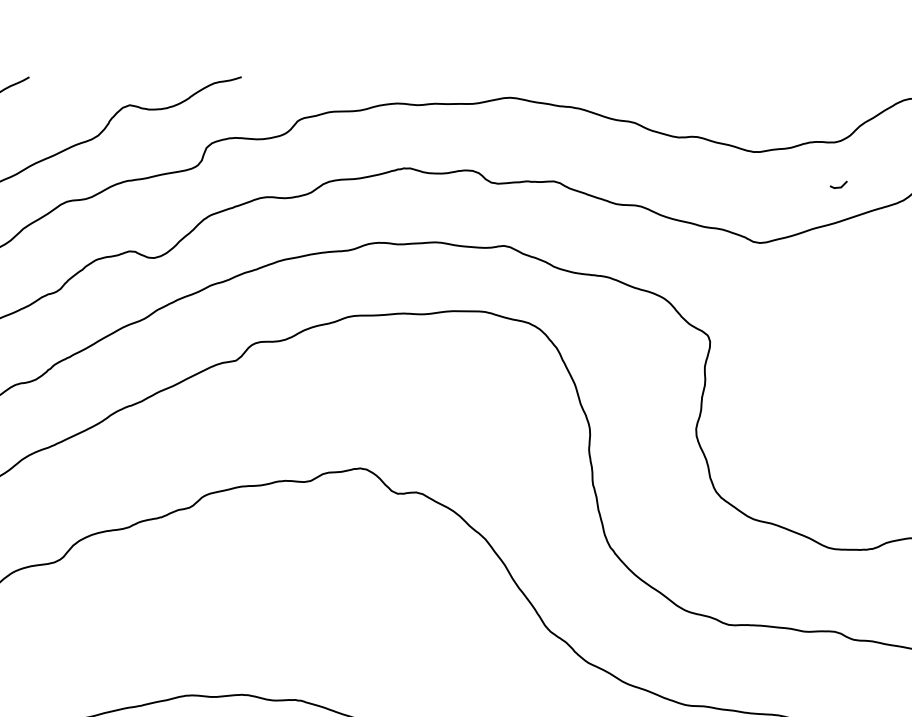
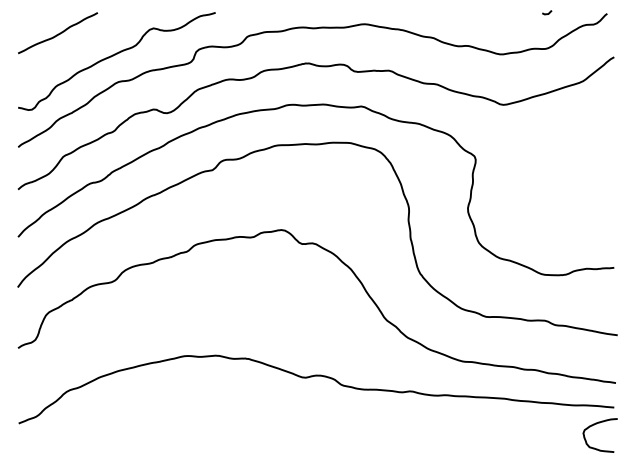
curve: (841, 184) -> (548, 12), moved

